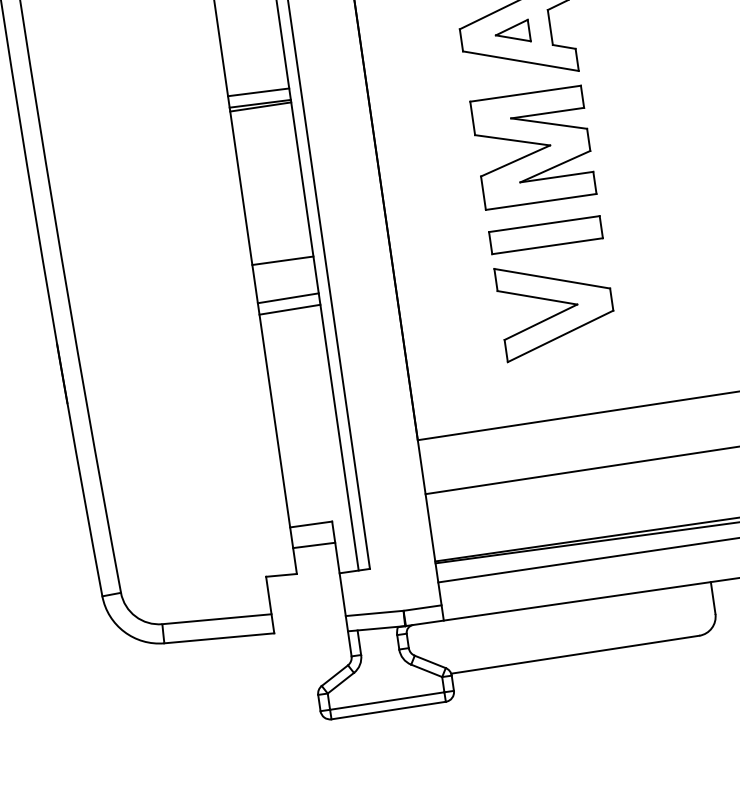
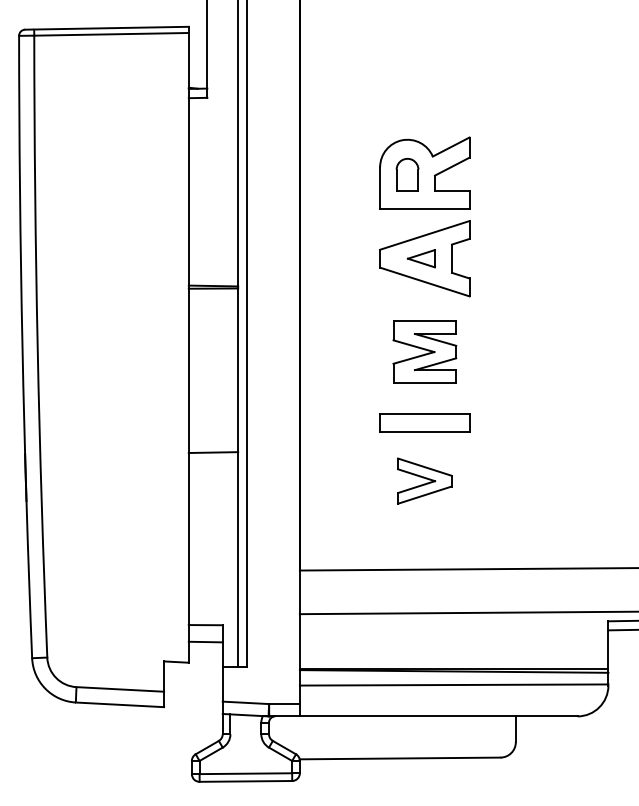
line: (258, 92) -> (213, 276), removed
part: (532, 147) -> (424, 351), size x0.7
line: (282, 260) -> (213, 412), removed
line: (288, 297) -> (213, 442), removed
part: (555, 306) -> (424, 480), size x0.6

